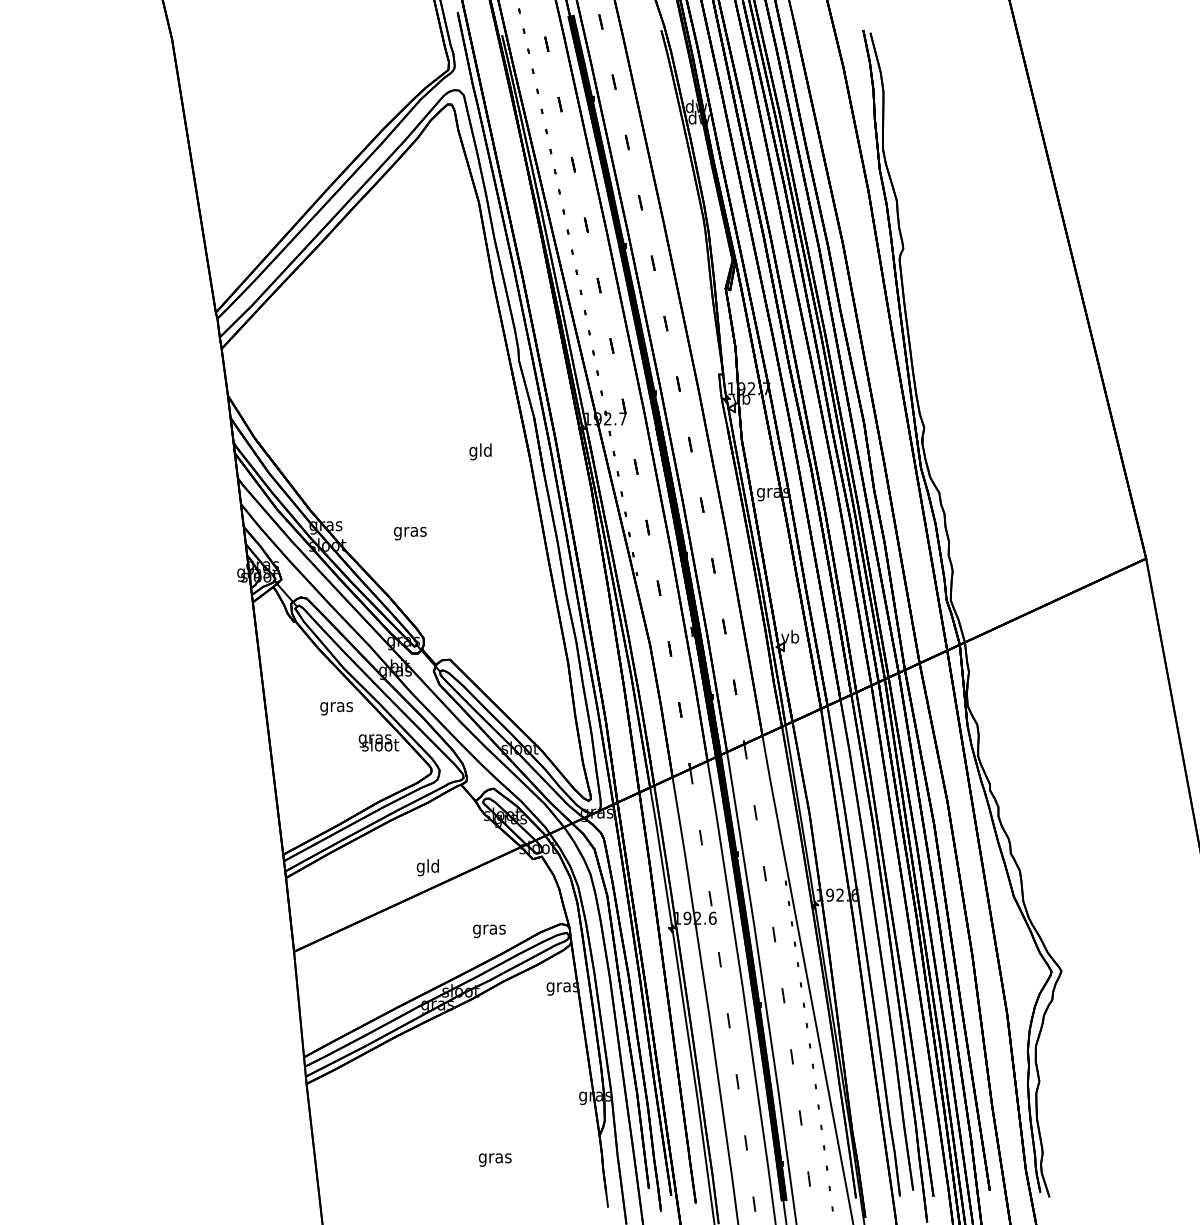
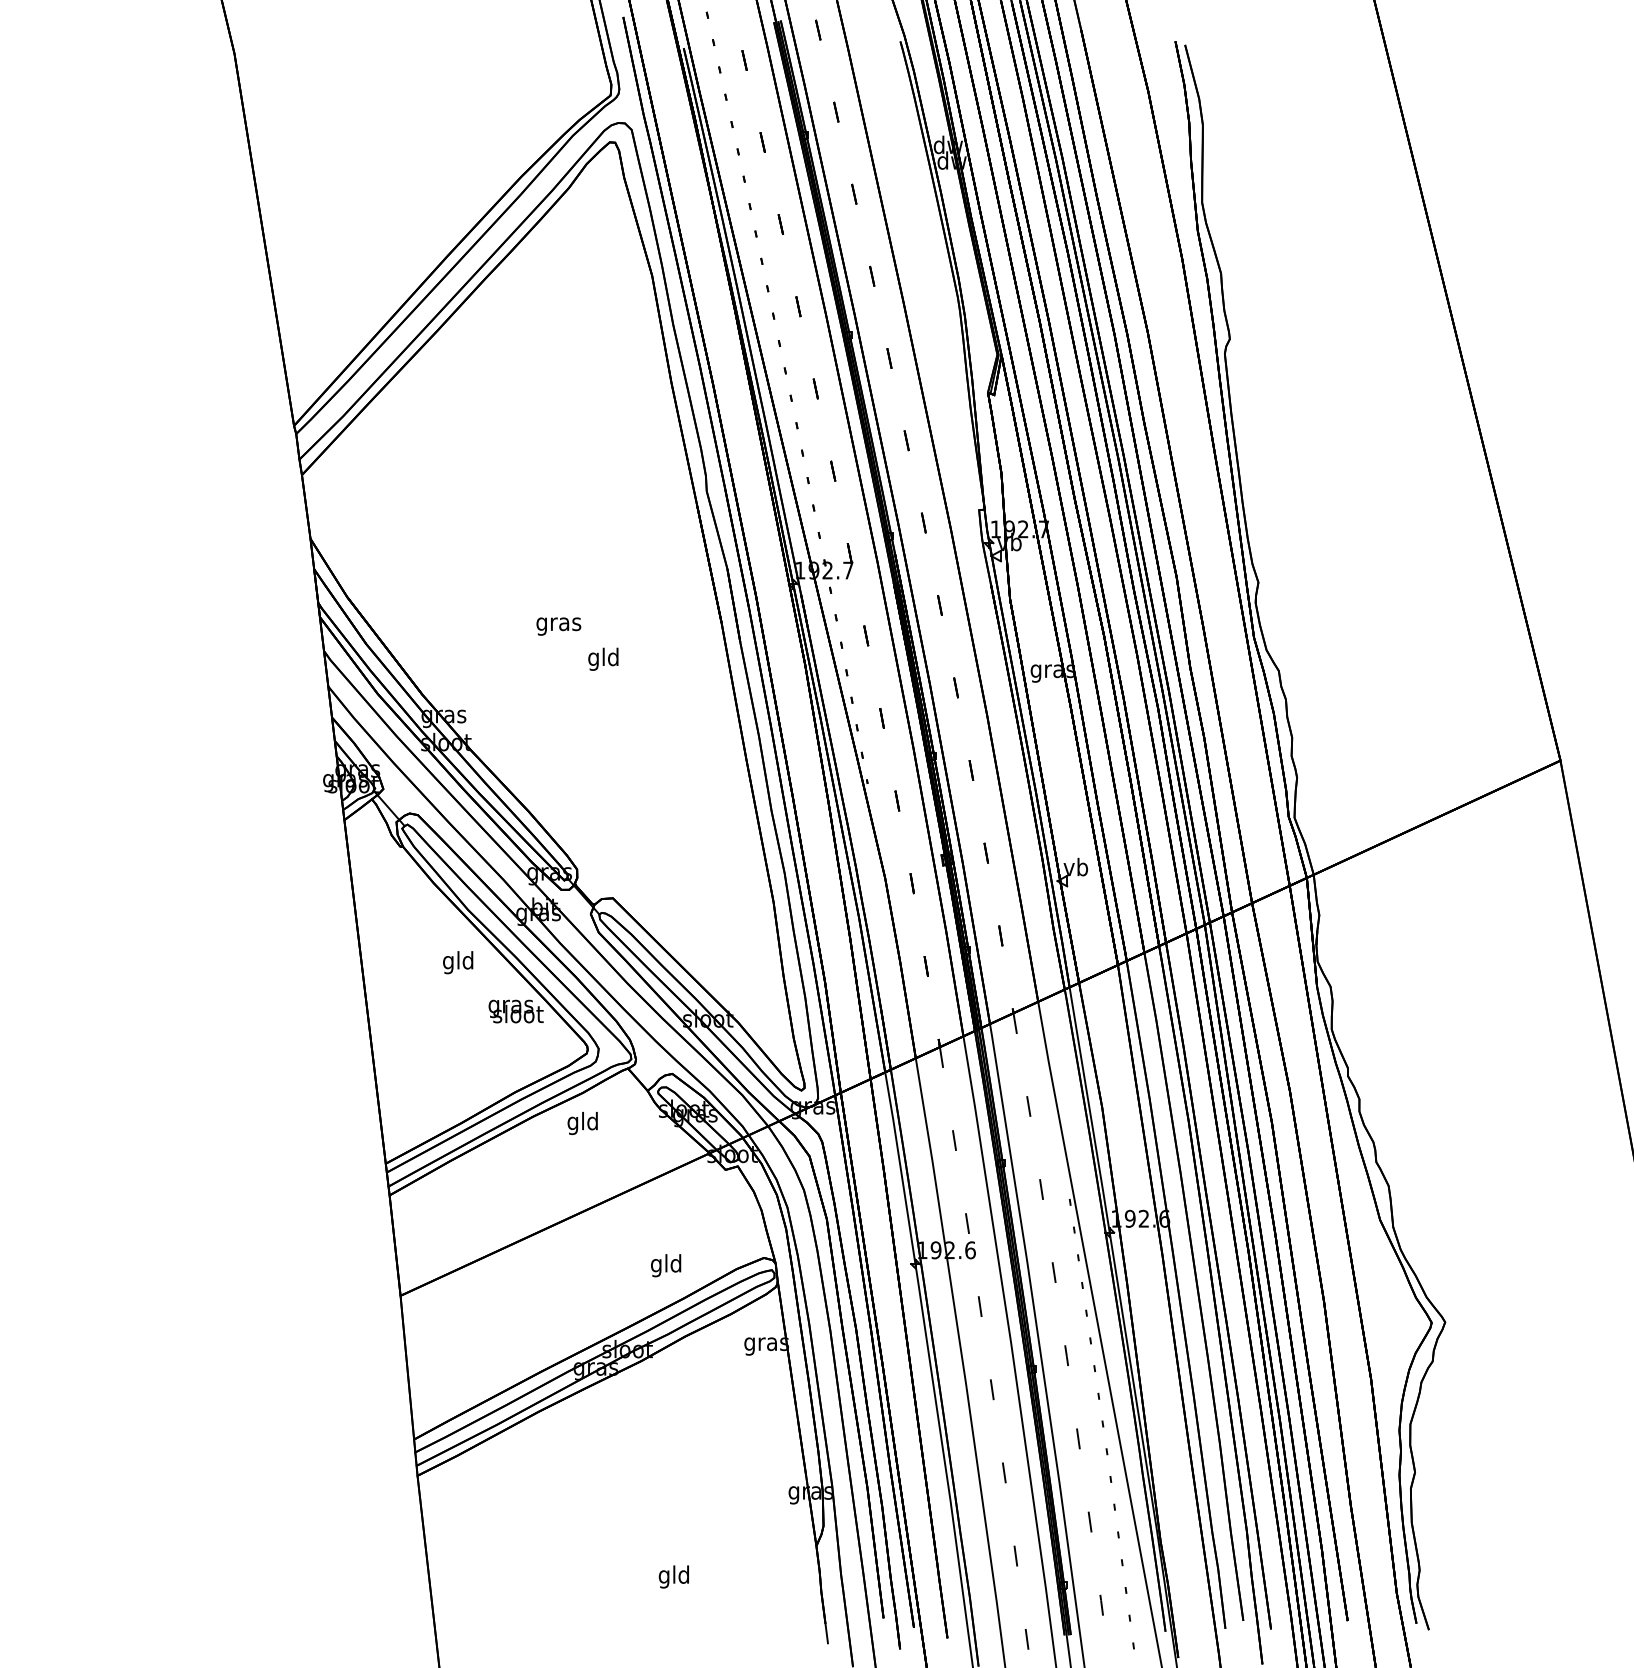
text: (480, 451) -> (603, 658), moved
text: (410, 533) -> (558, 626), moved
text: (336, 706) -> (458, 962), gras -> gld
text: (427, 867) -> (582, 1123), moved
text: (489, 929) -> (666, 1265), gras -> gld
text: (495, 1157) -> (674, 1576), gras -> gld

